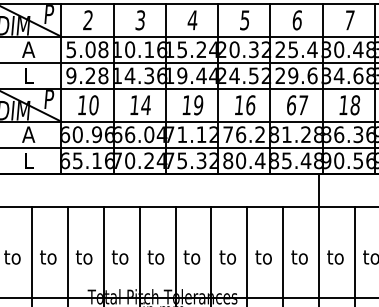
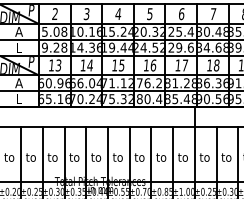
text: (93, 105) -> (58, 65), 10 -> 13
text: (197, 105) -> (121, 65), 19 -> 15
text: (290, 105) -> (177, 65), 67 -> 17

